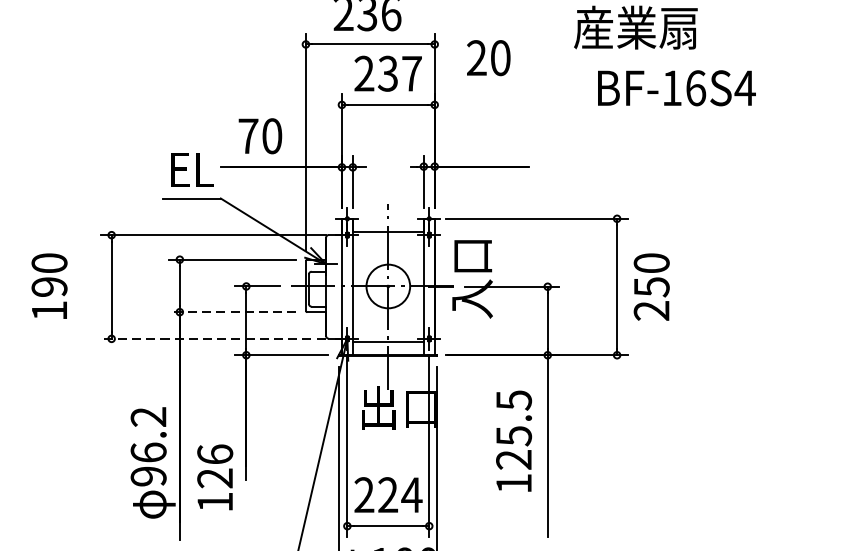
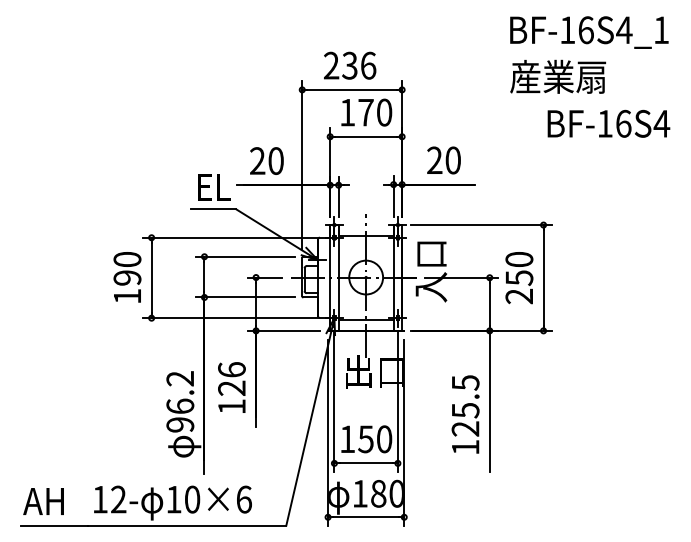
text: (488, 58) -> (443, 160), moved
text: (388, 73) -> (366, 112), 237 -> 170
text: (676, 87) -> (608, 123), moved
text: (248, 135) -> (257, 160), 70 -> 20
text: (49, 286) -> (127, 277), moved
text: (651, 287) -> (519, 278), moved
line: (231, 312) -> (244, 297), dashed -> solid
line: (212, 339) -> (229, 318), dashed -> solid
text: (513, 441) -> (465, 414), moved
text: (214, 477) -> (231, 387), moved
text: (388, 495) -> (366, 439), 224 -> 150

